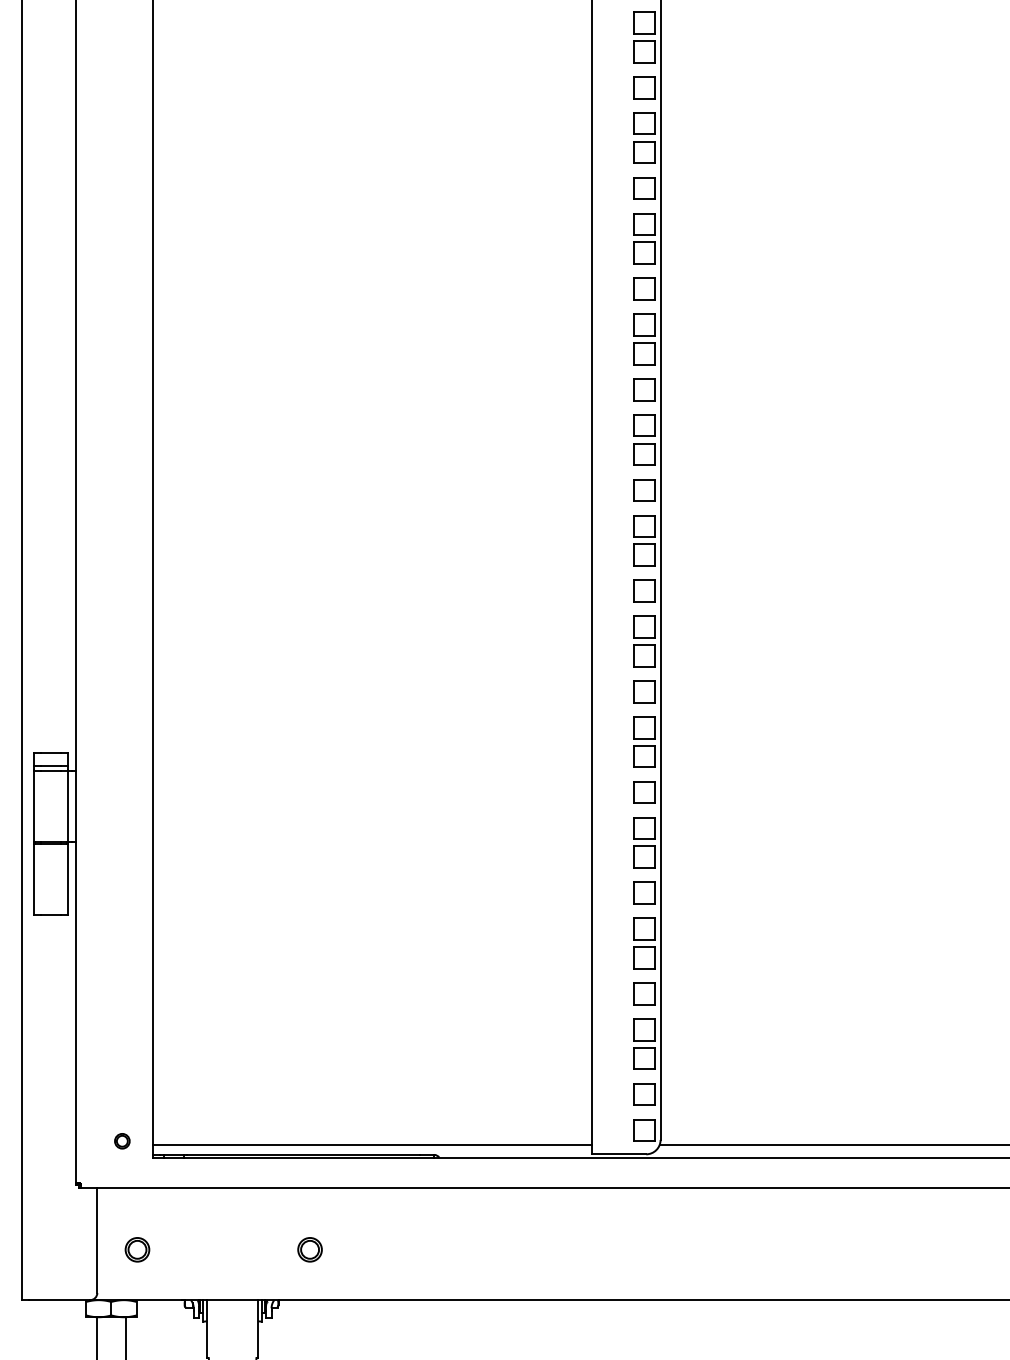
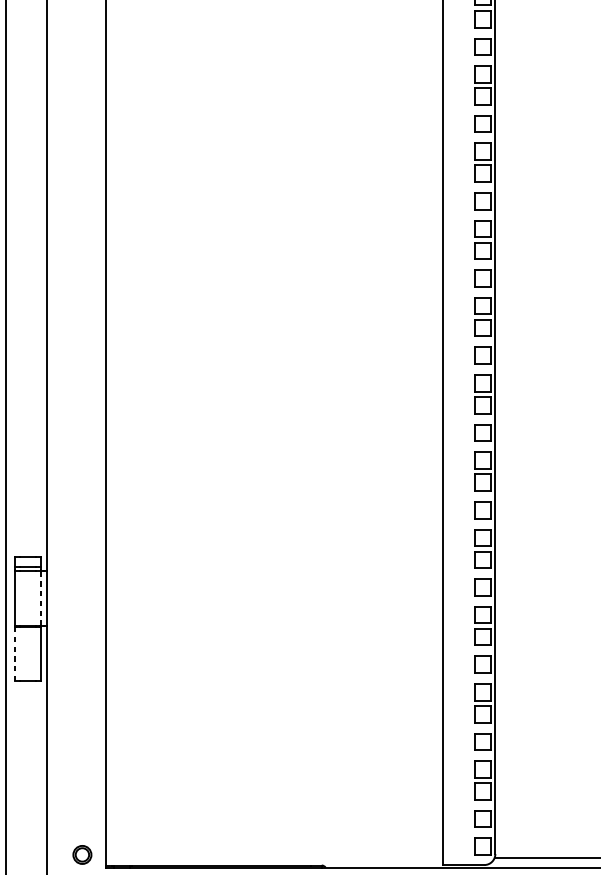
line: (68, 807) -> (41, 599), solid -> dashed
line: (33, 879) -> (14, 654), solid -> dashed
part: (122, 1141) -> (82, 855), size x1.6
line: (372, 1144) -> (274, 857), removed

